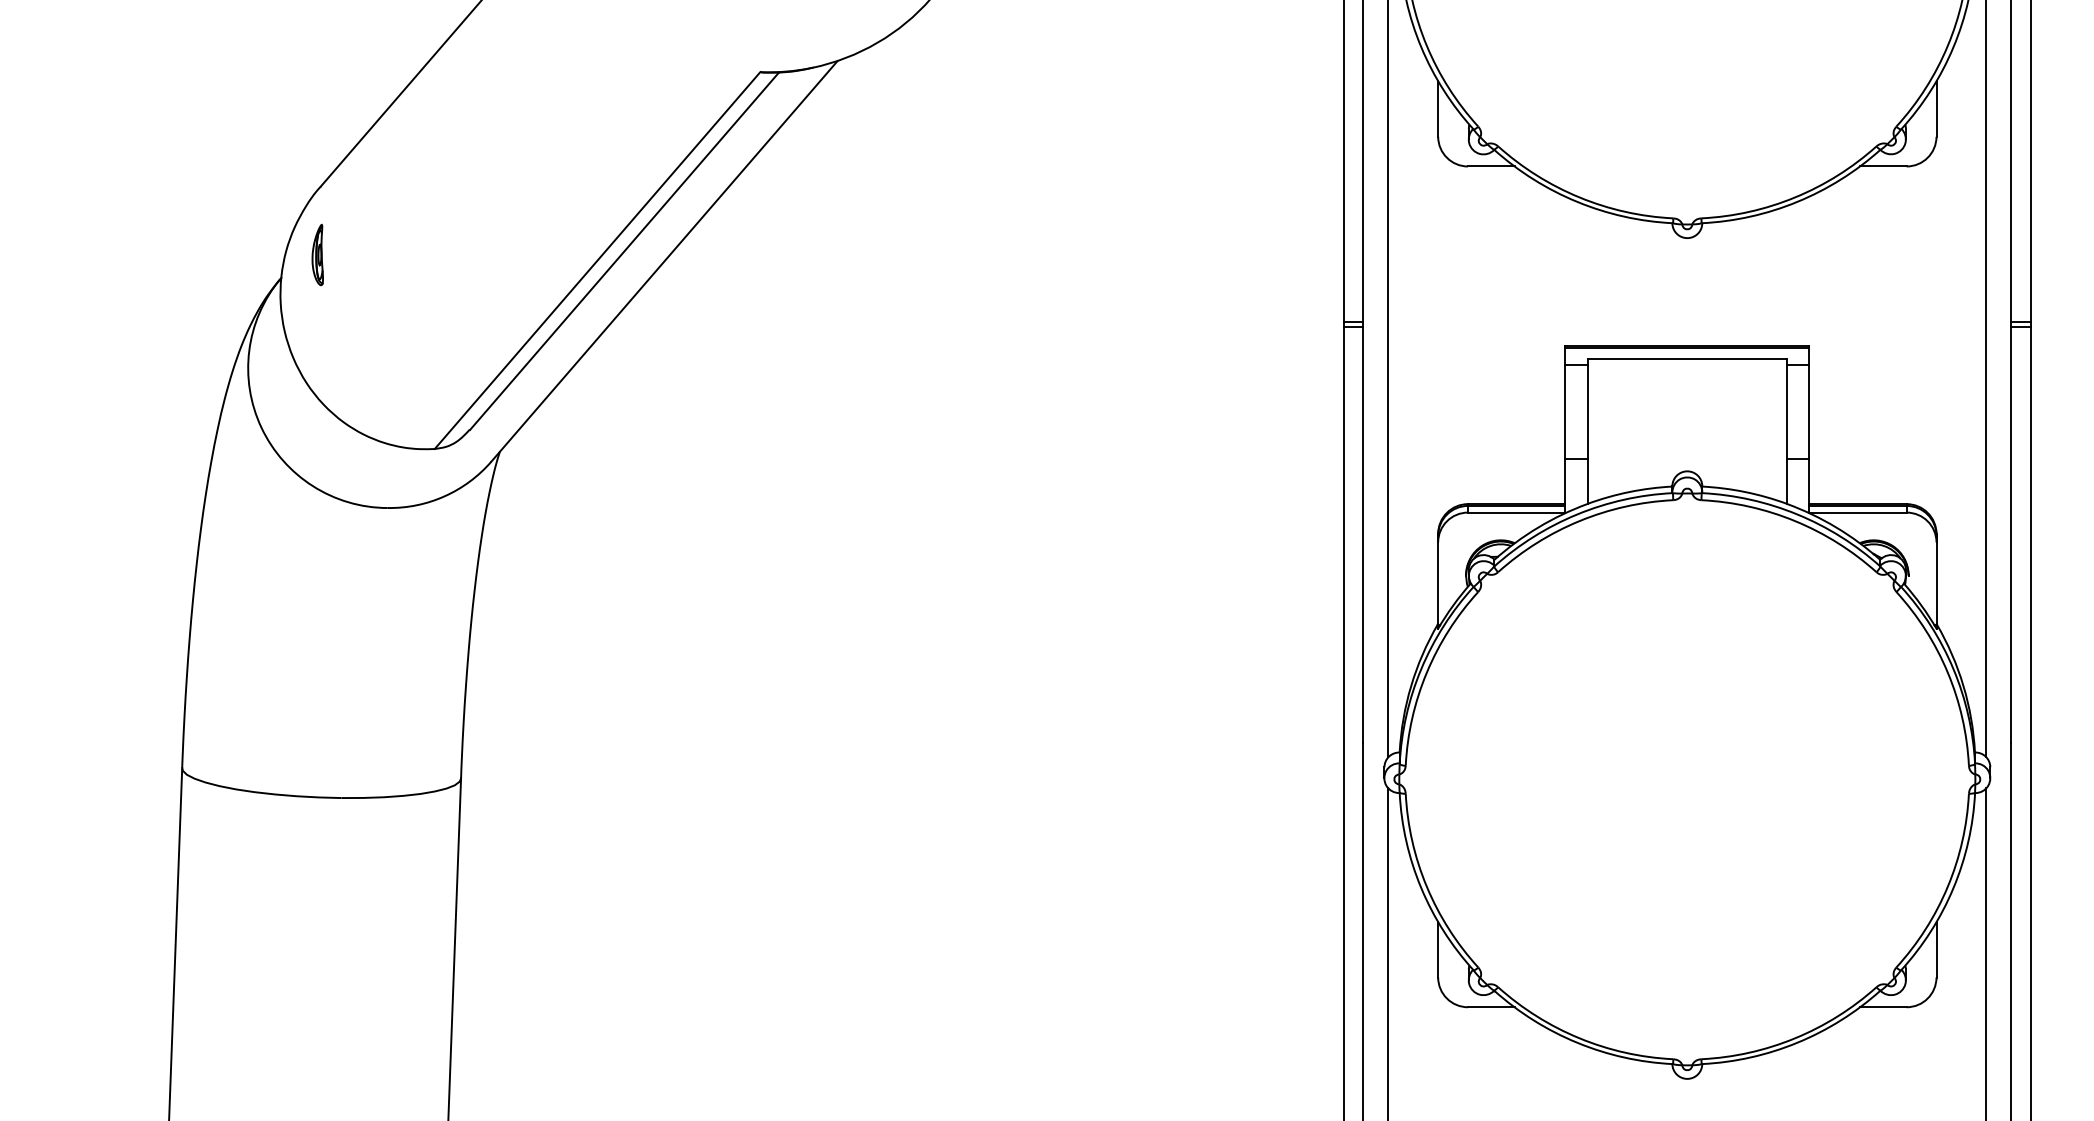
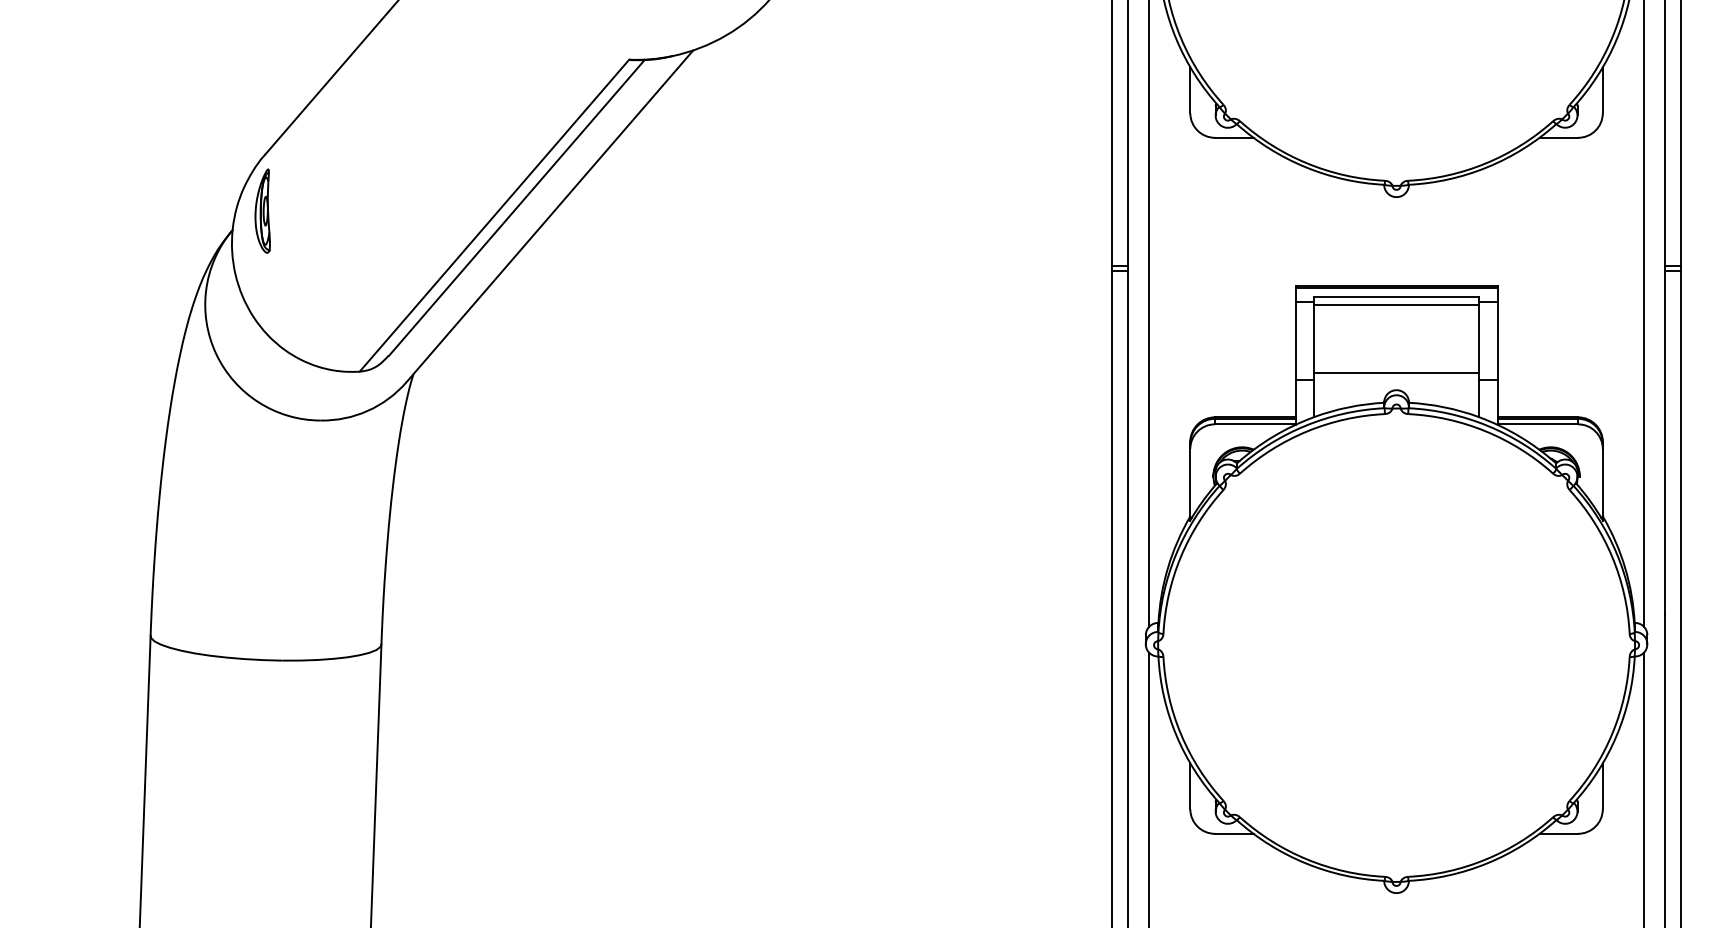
part: (317, 254) -> (262, 210), size x1.67
line: (1687, 368) -> (1396, 305), added
line: (1687, 450) -> (1396, 372), added

